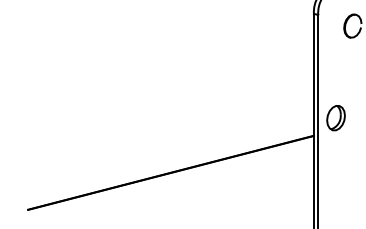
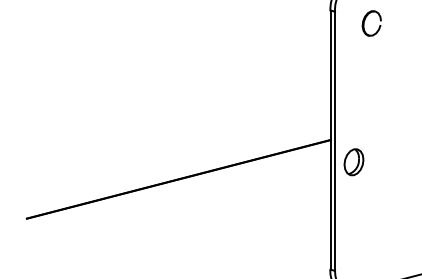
part: (335, 118) -> (353, 162), moved

